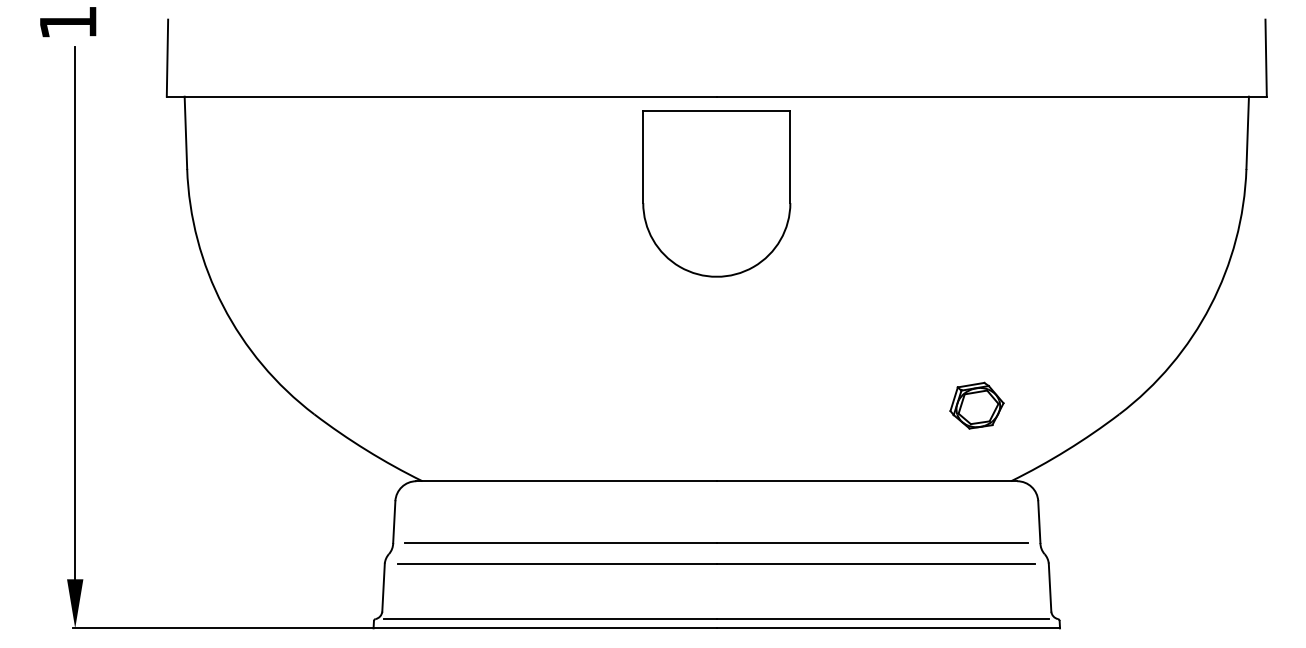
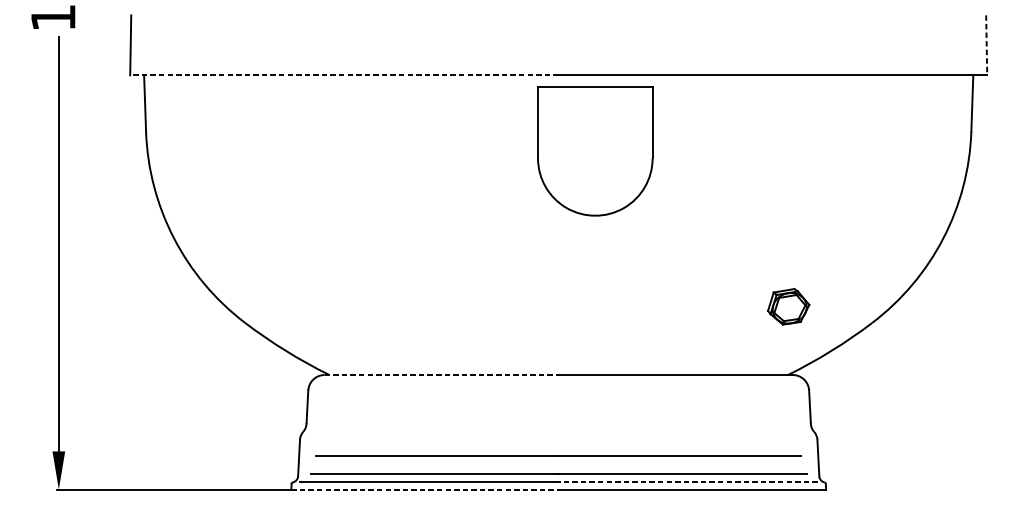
line: (1266, 58) -> (986, 45), solid -> dashed
line: (441, 96) -> (344, 75), solid -> dashed
part: (716, 193) -> (595, 150), moved
part: (976, 405) -> (788, 306), moved
line: (567, 481) -> (442, 375), solid -> dashed
line: (716, 542) -> (558, 455), moved
line: (716, 563) -> (558, 474), moved
line: (882, 619) -> (687, 482), solid -> dashed
line: (545, 628) -> (425, 489), solid -> dashed

